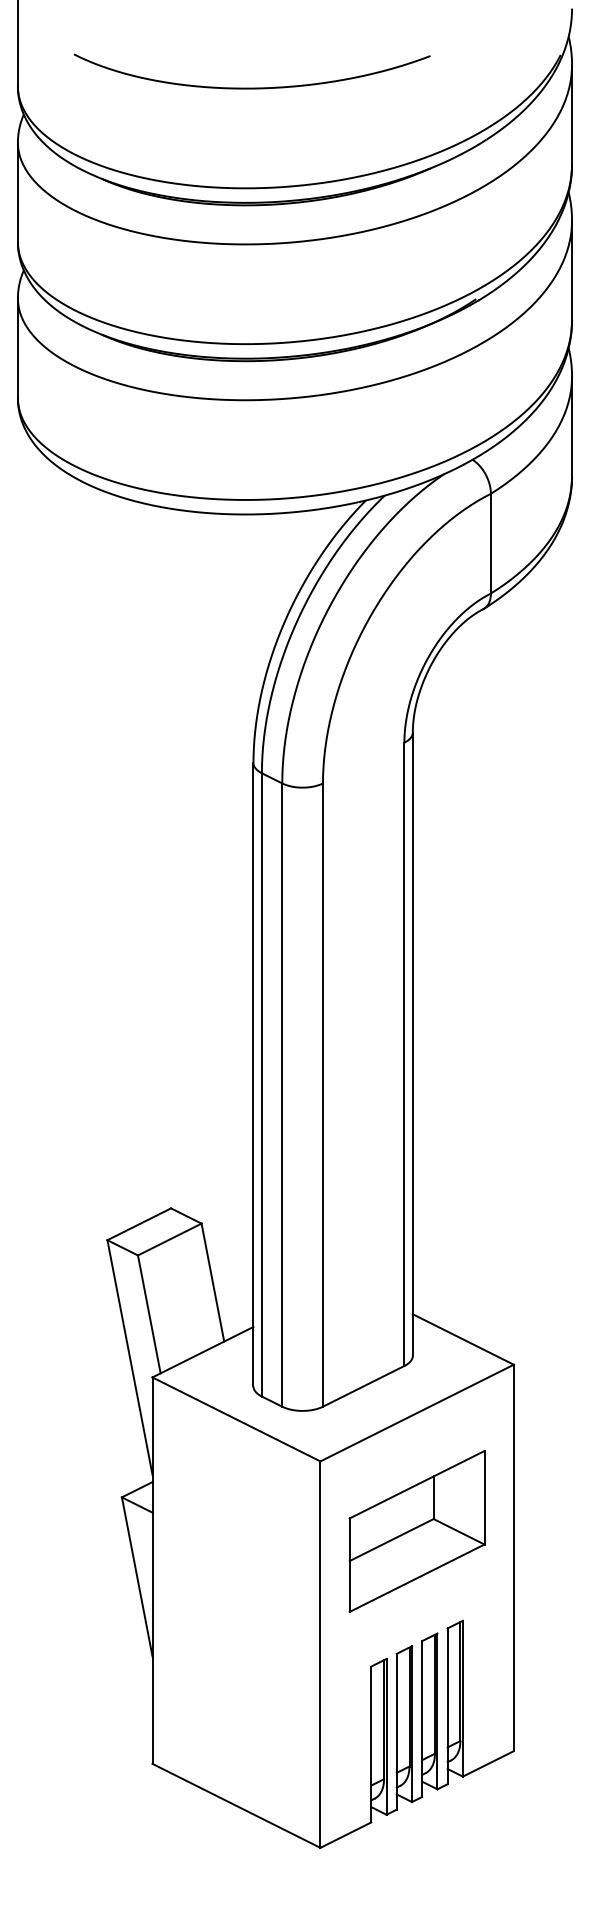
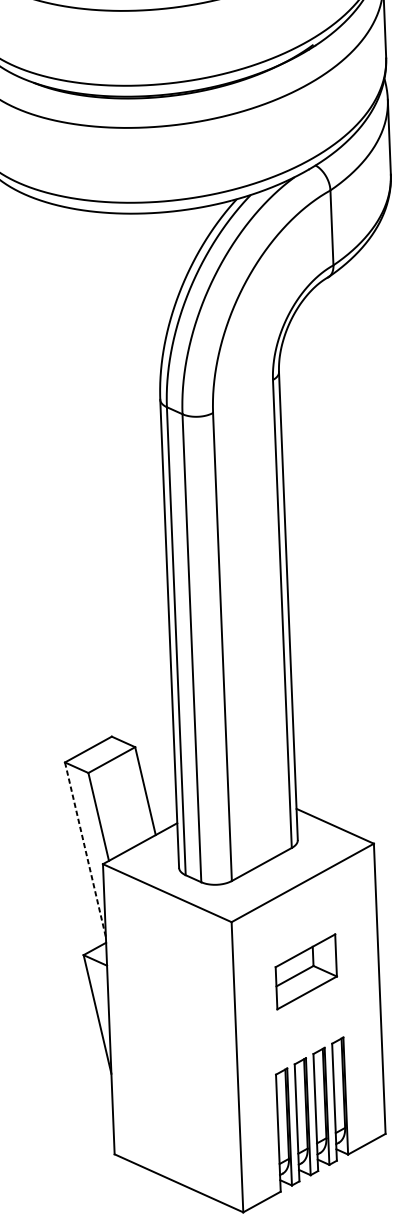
line: (130, 1358) -> (85, 850), solid -> dashed
part: (416, 1531) -> (305, 971), size x0.6

